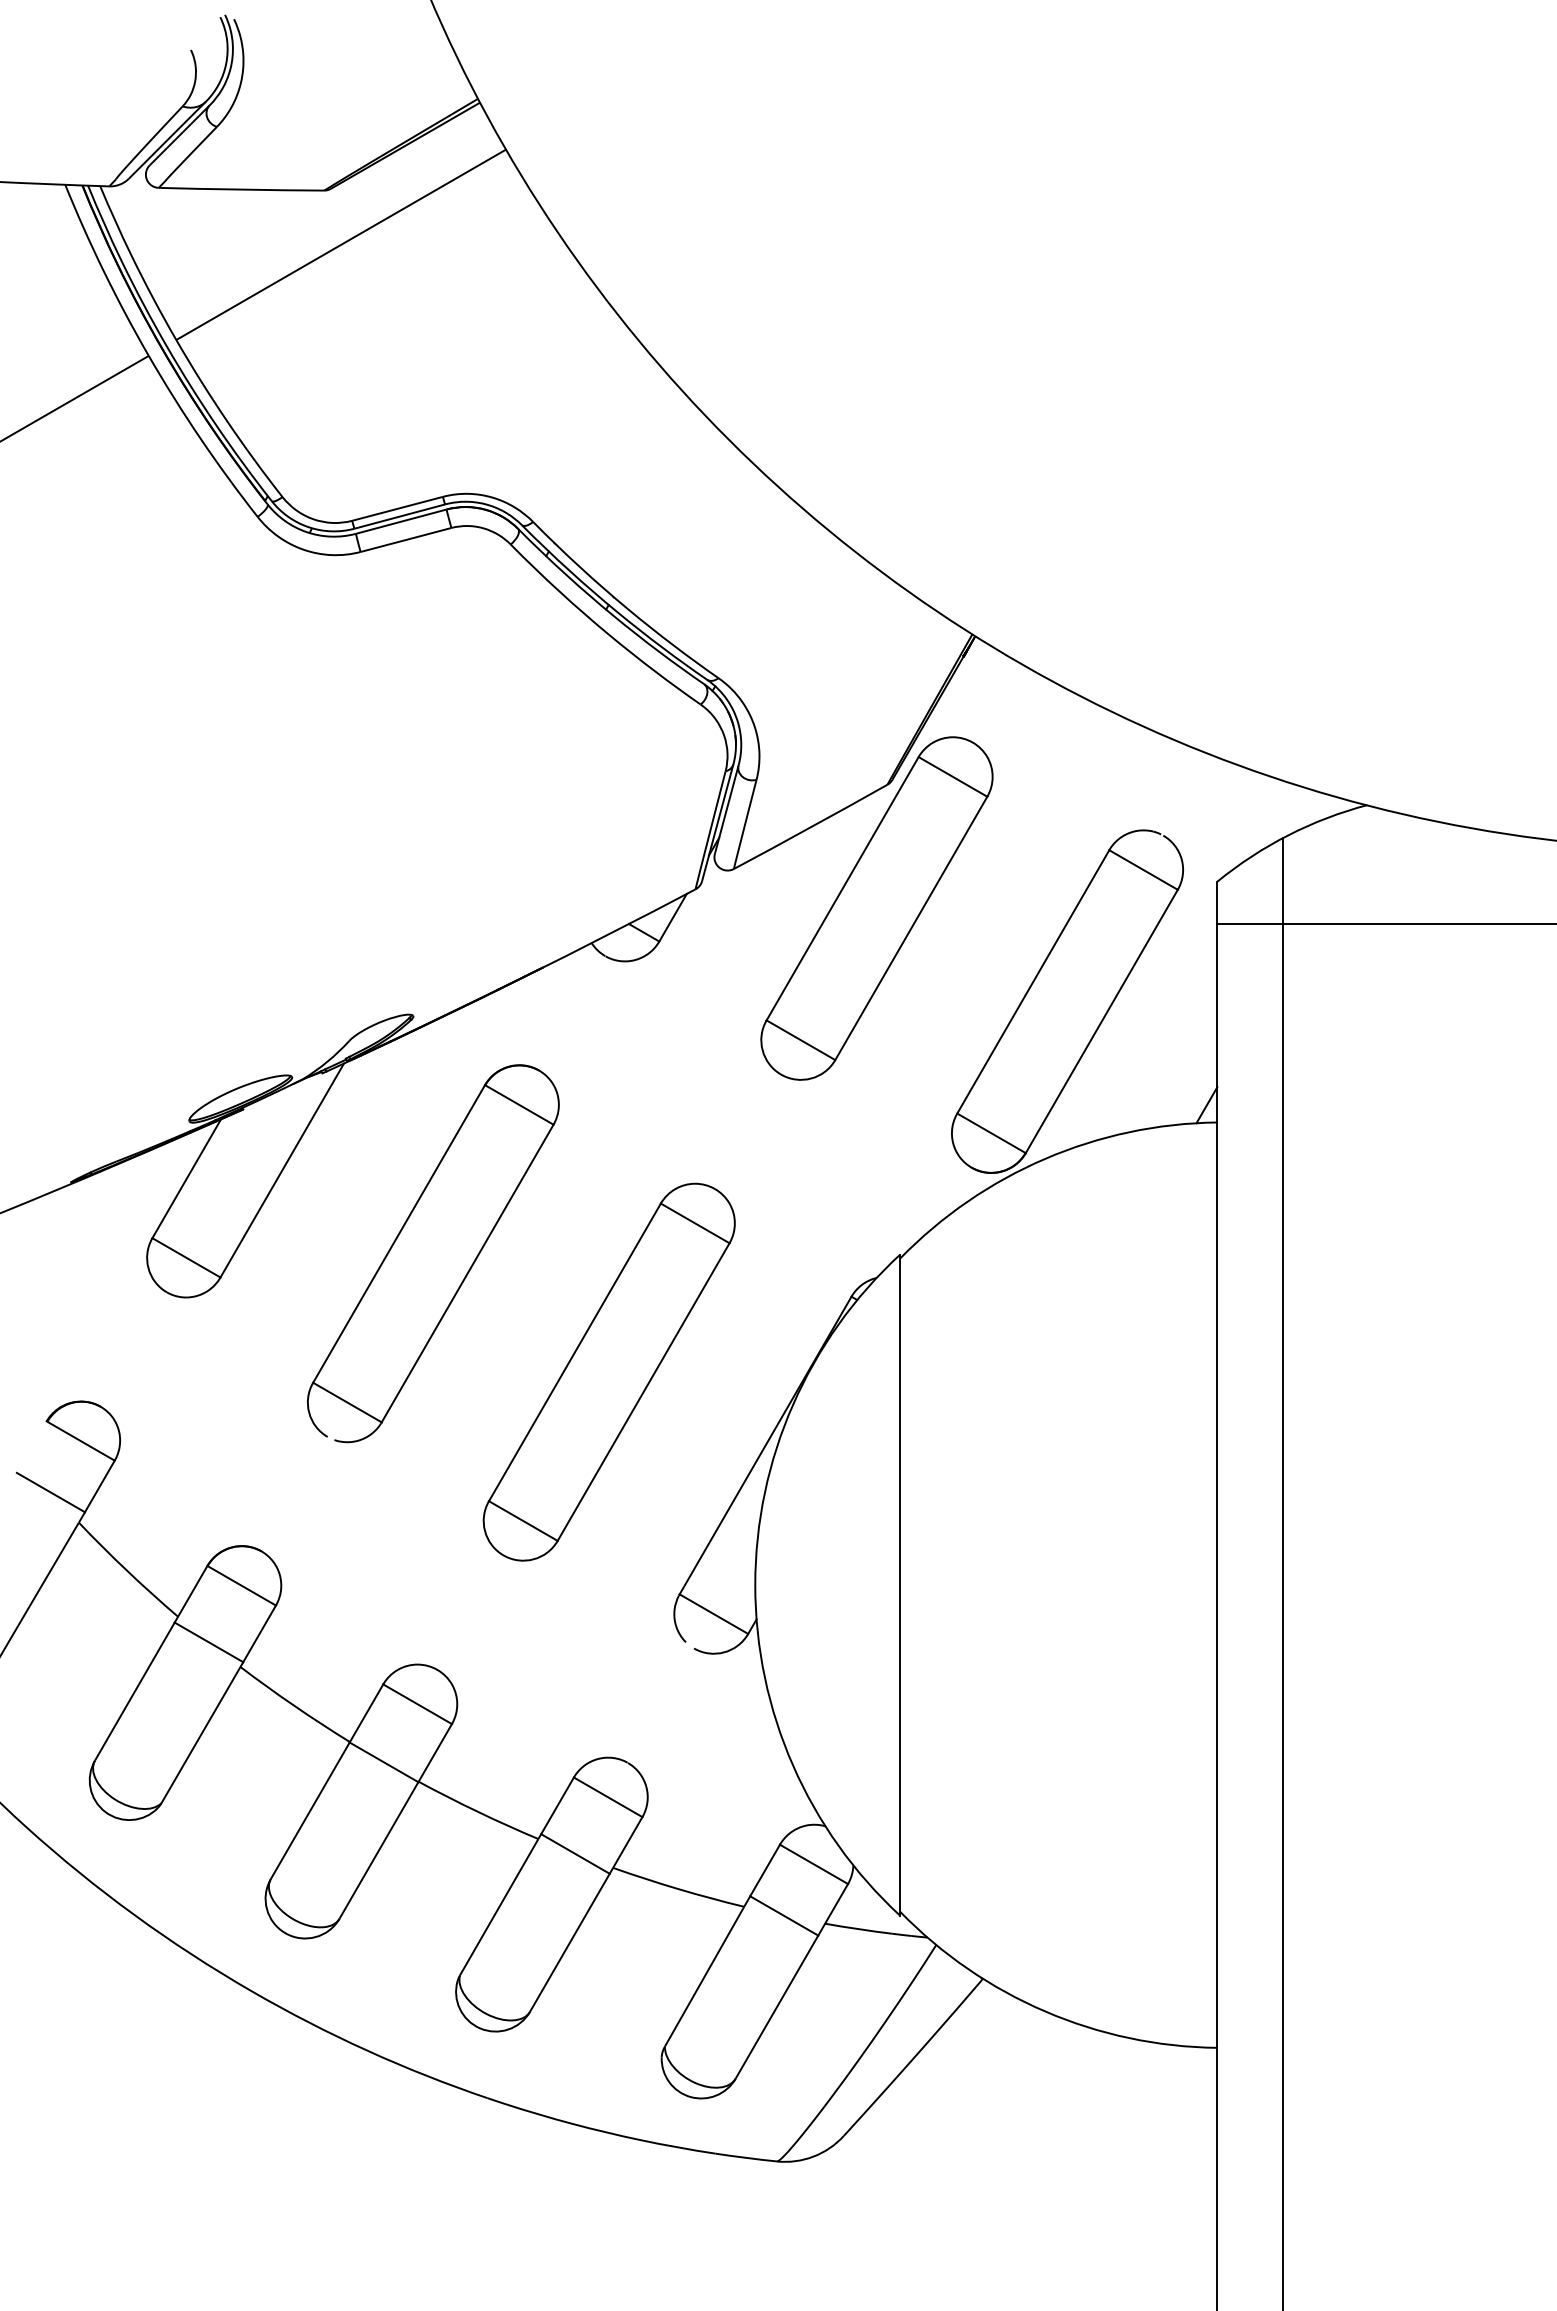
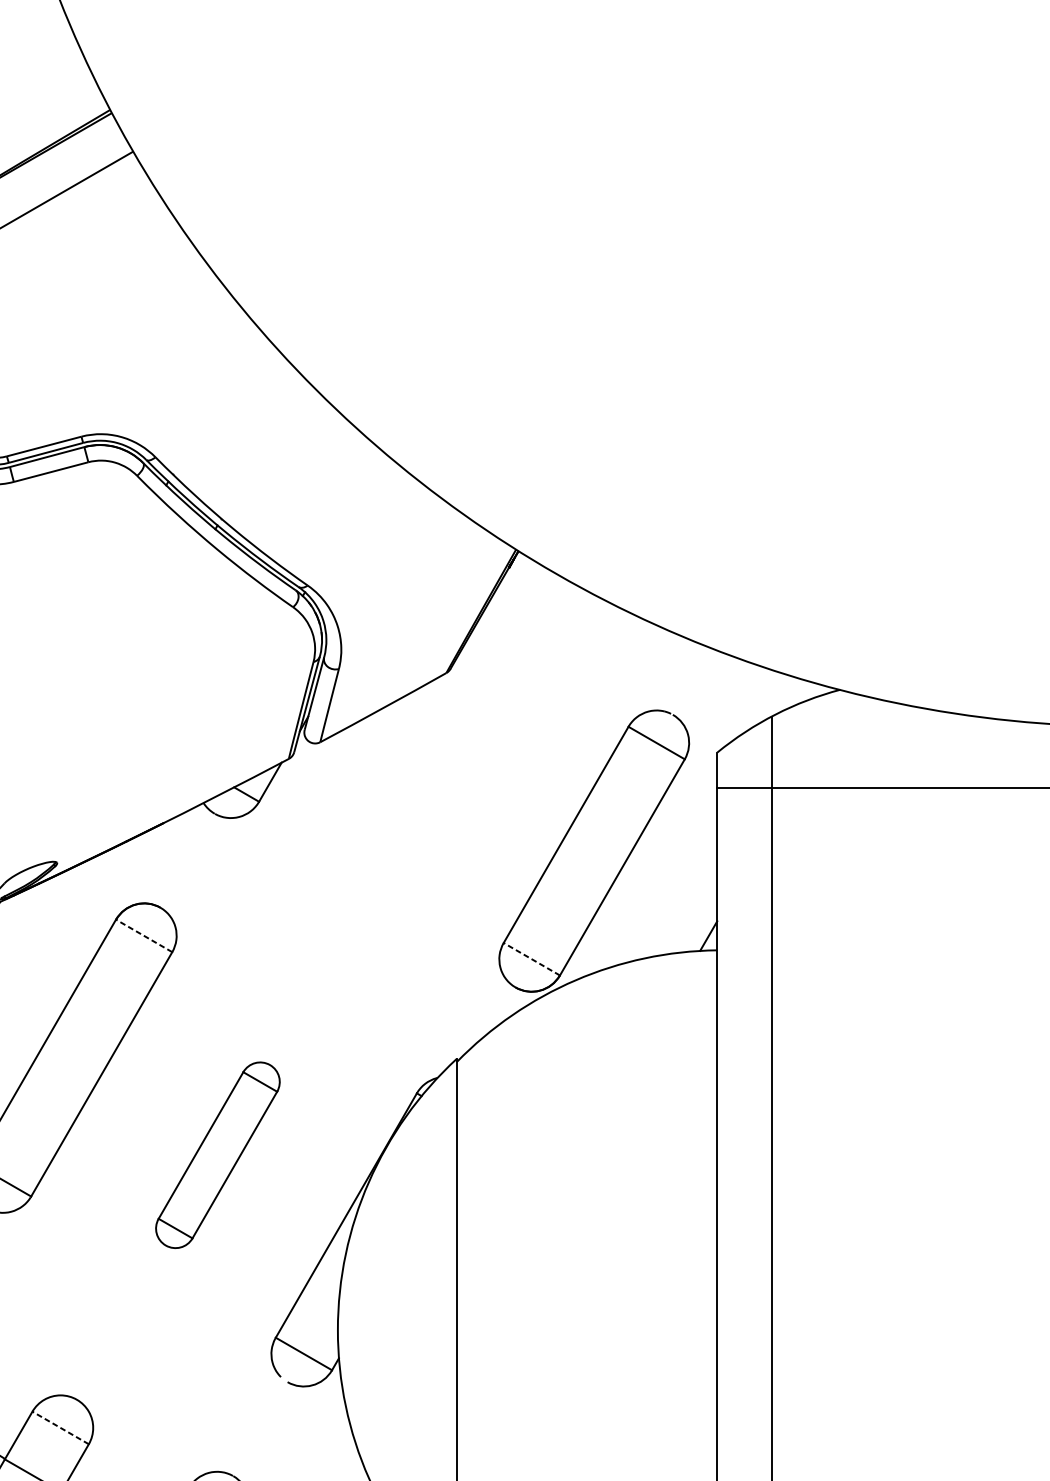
part: (876, 908) -> (437, 774), removed
line: (519, 1104) -> (144, 935), solid -> dashed
line: (991, 1133) -> (531, 959), solid -> dashed
part: (608, 1371) -> (217, 1154), size x0.6
line: (417, 1704) -> (60, 1428), solid -> dashed

